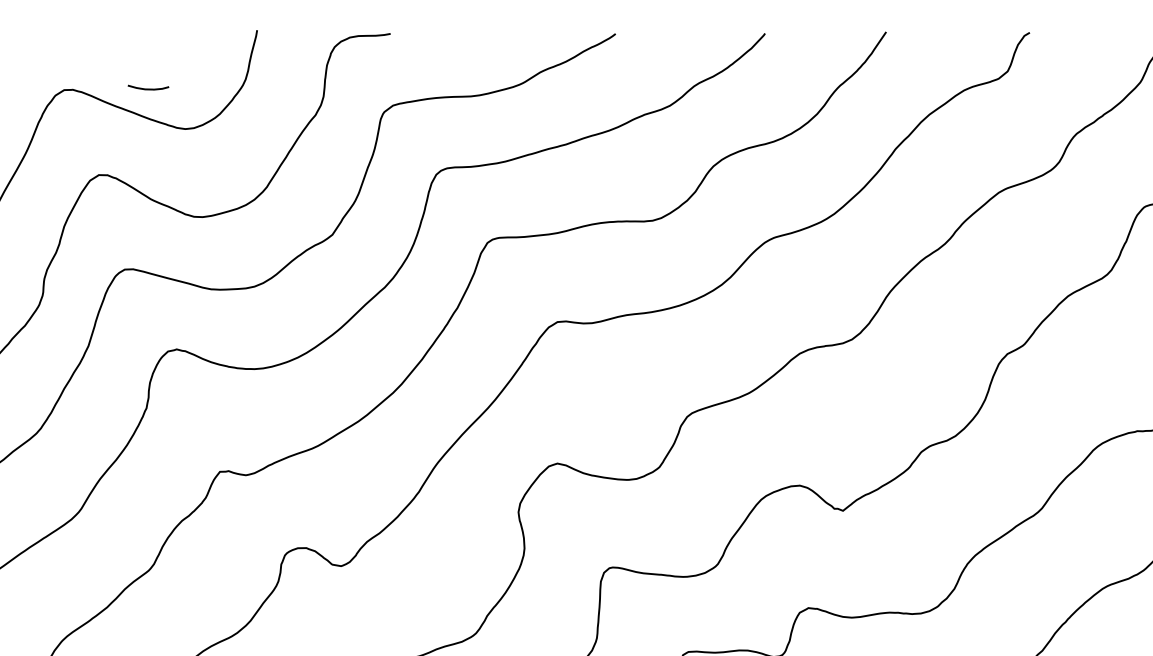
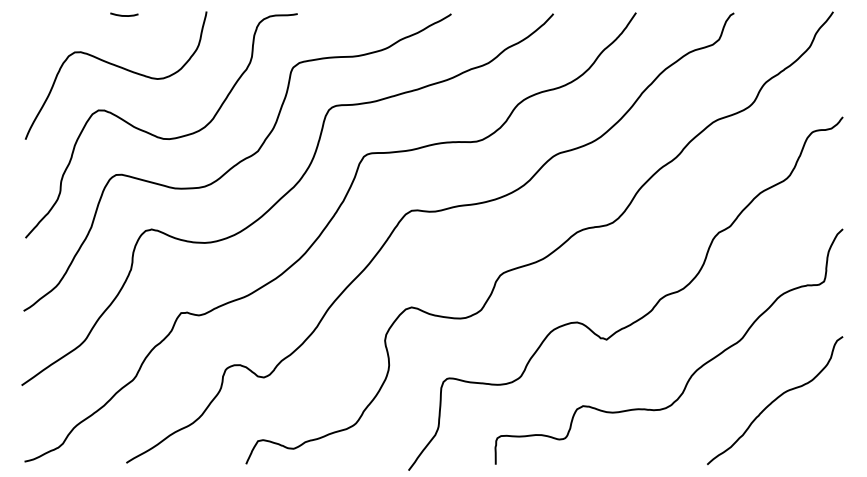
curve: (148, 88) -> (124, 15), moved

